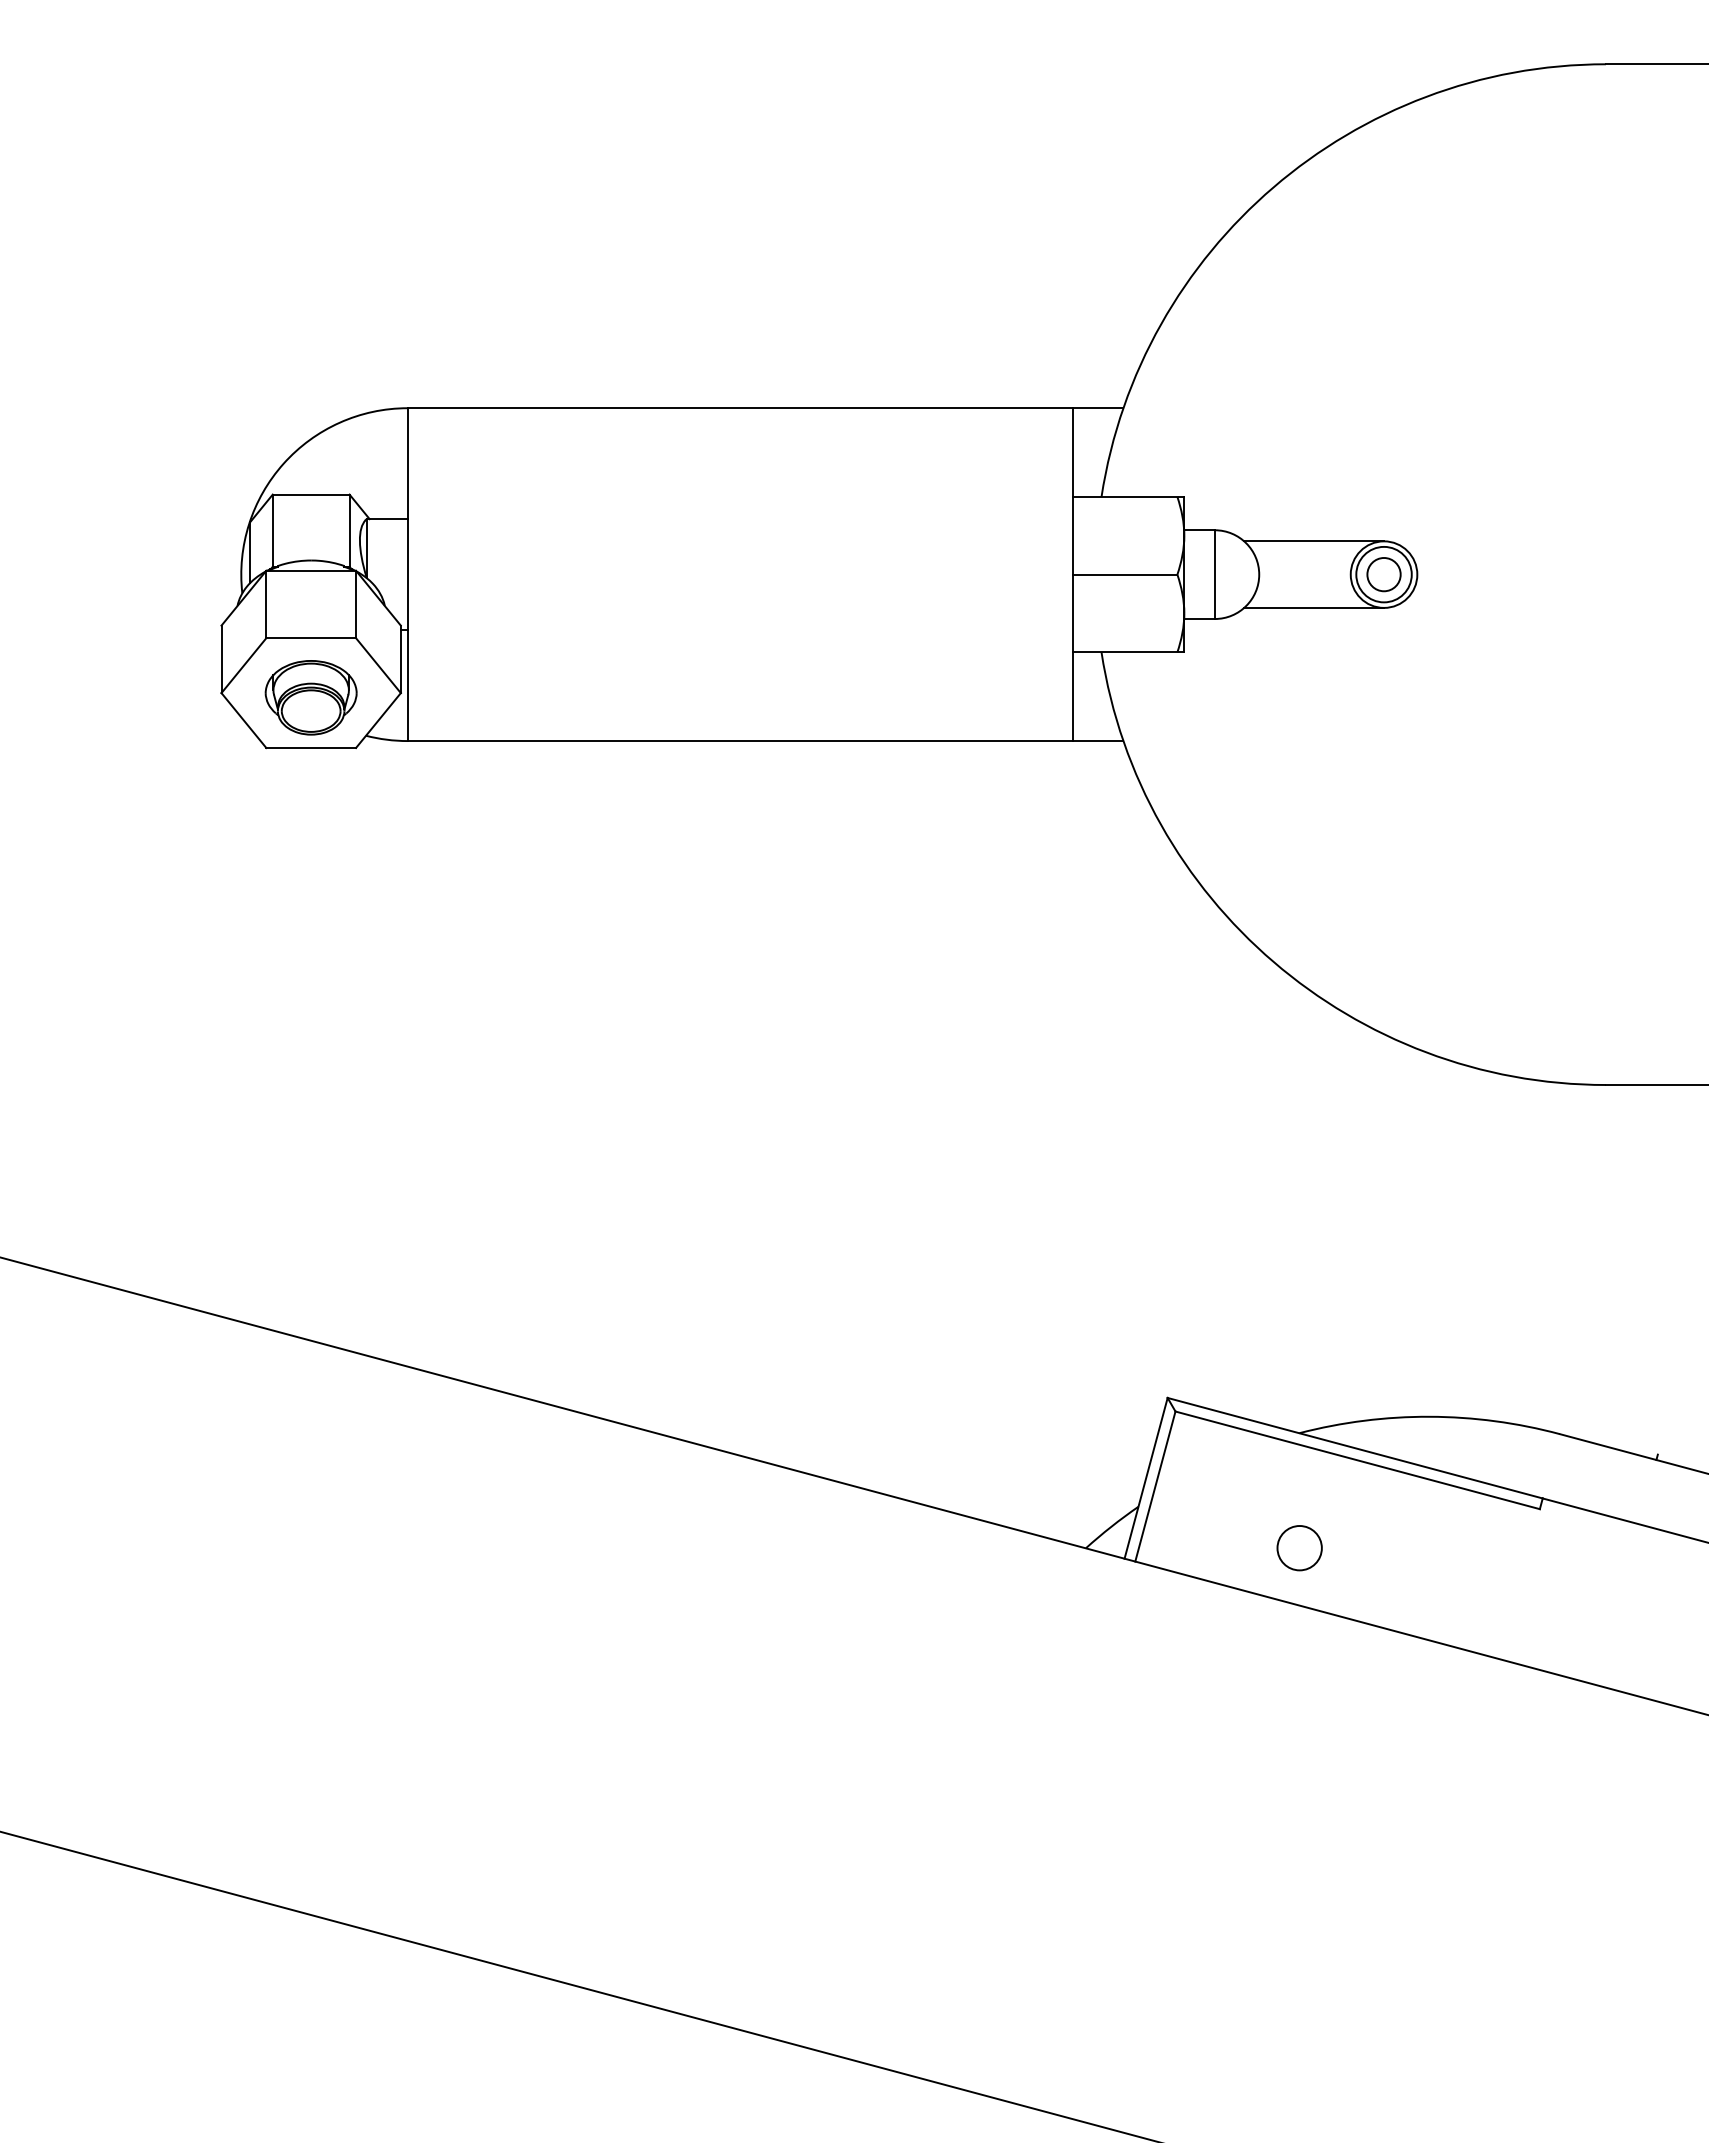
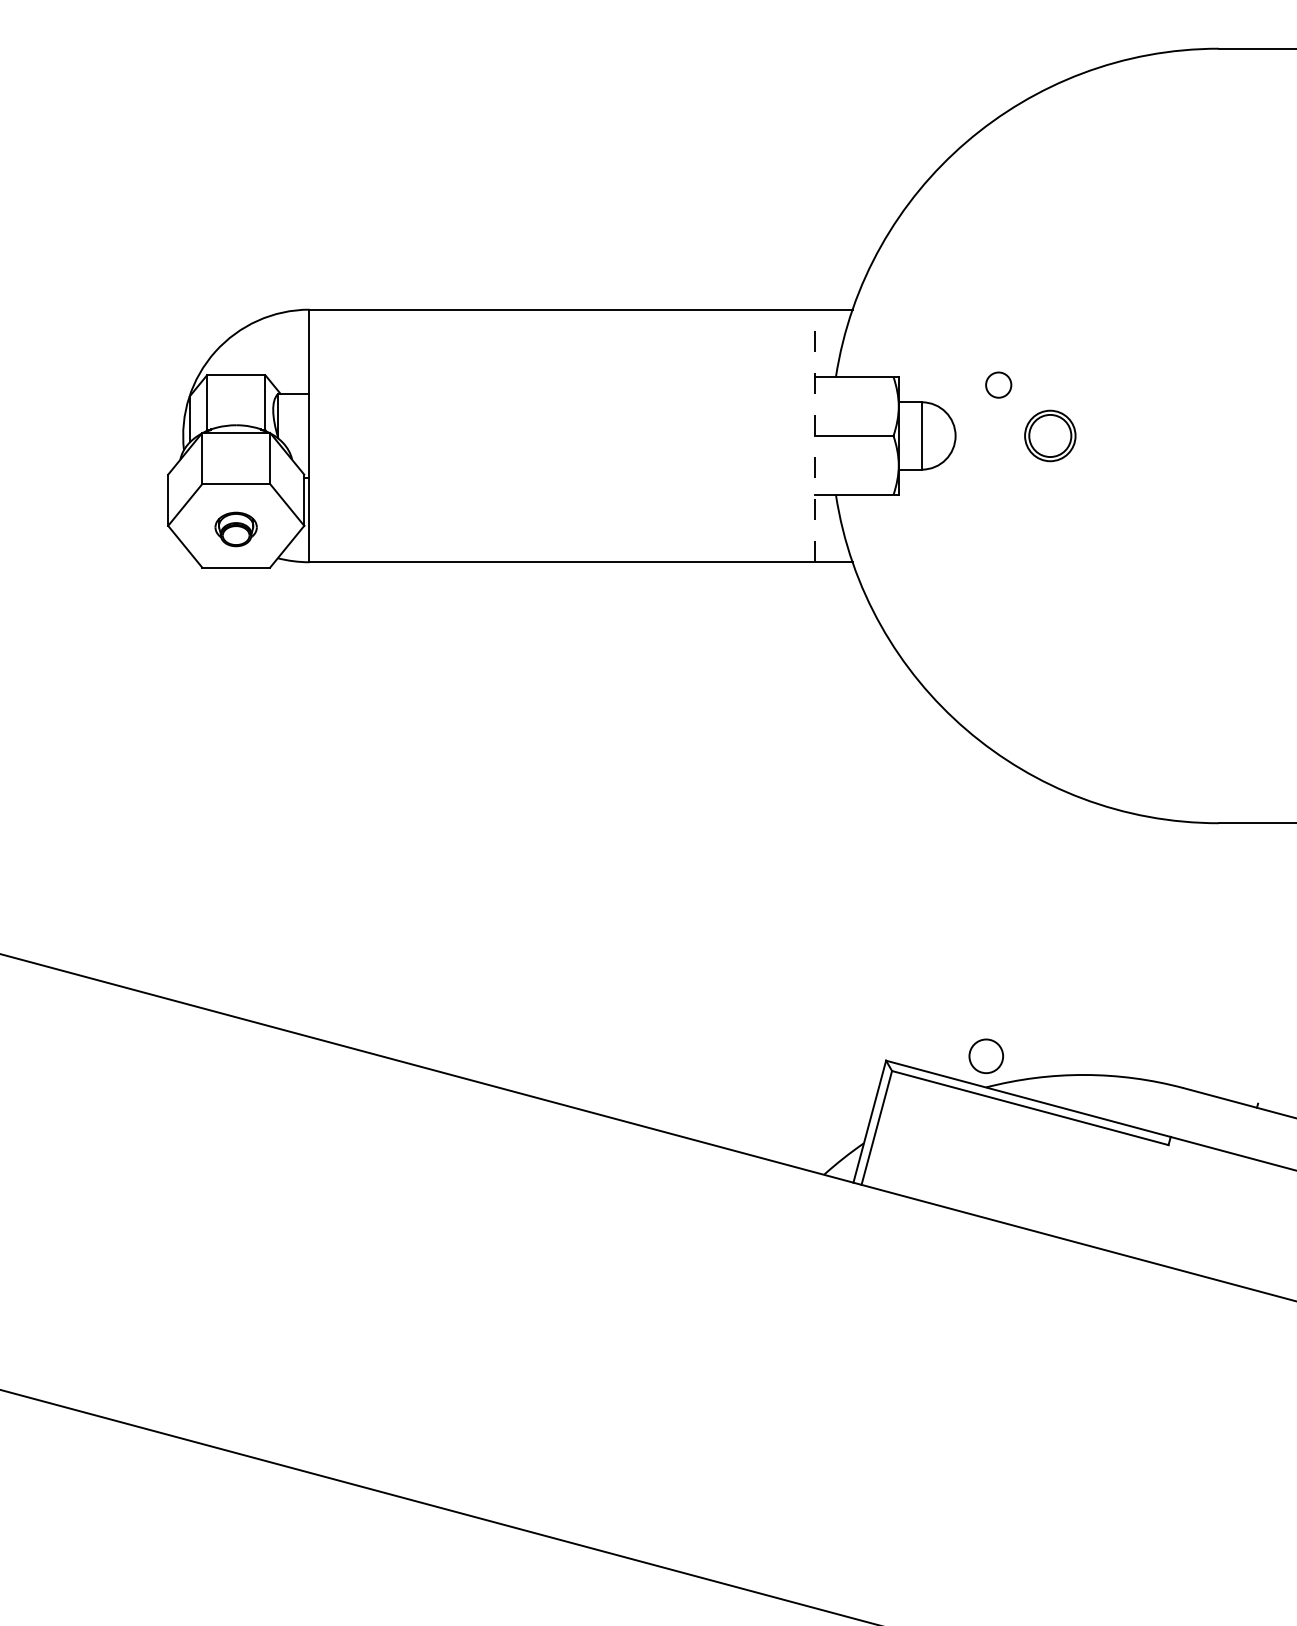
line: (1314, 541) -> (997, 410), removed
line: (1073, 574) -> (814, 435), solid -> dashed
circle: (1383, 574) -> (998, 385), moved
line: (1314, 607) -> (997, 460), removed
part: (310, 697) -> (235, 529), size x0.6
circle: (1299, 1548) -> (986, 1056), moved

